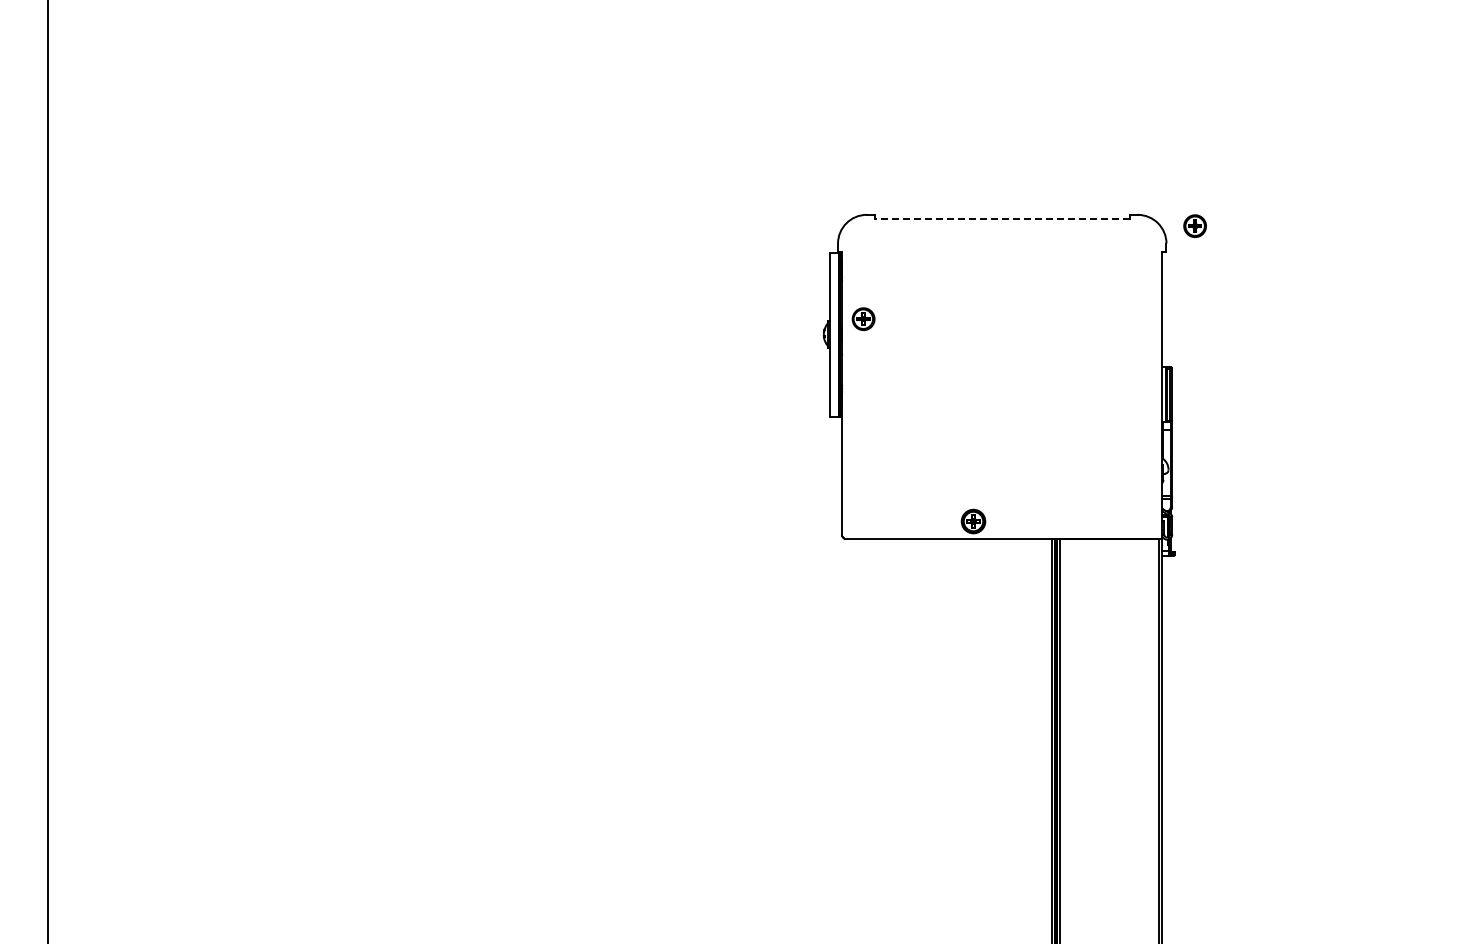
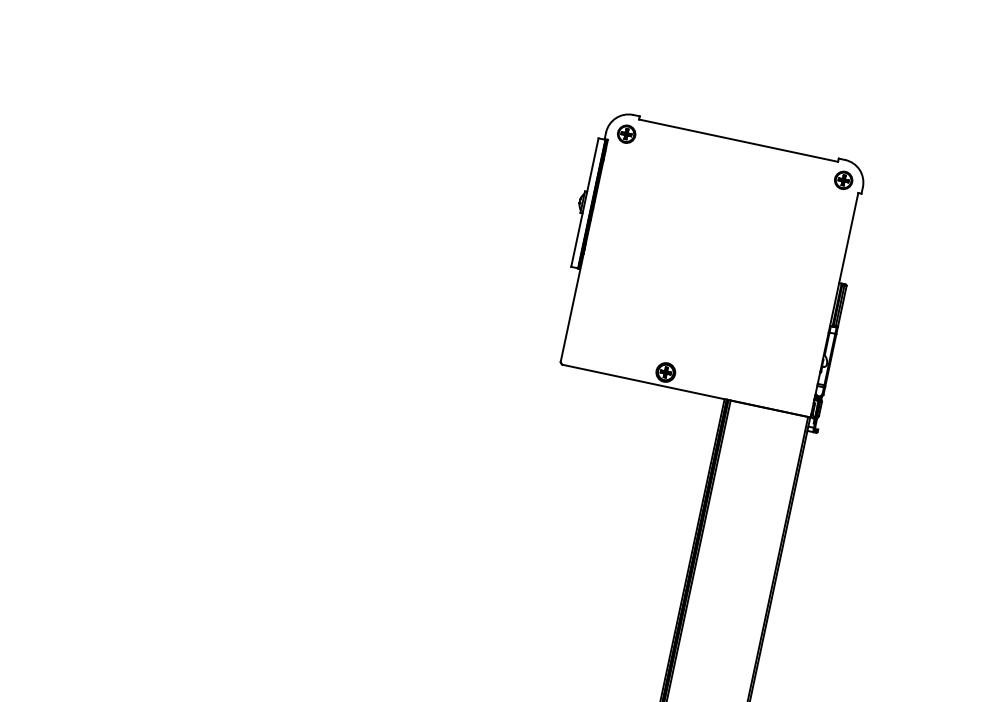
line: (1001, 218) -> (738, 140), dashed -> solid
part: (1194, 225) -> (843, 179), moved
part: (863, 318) -> (626, 133), moved

